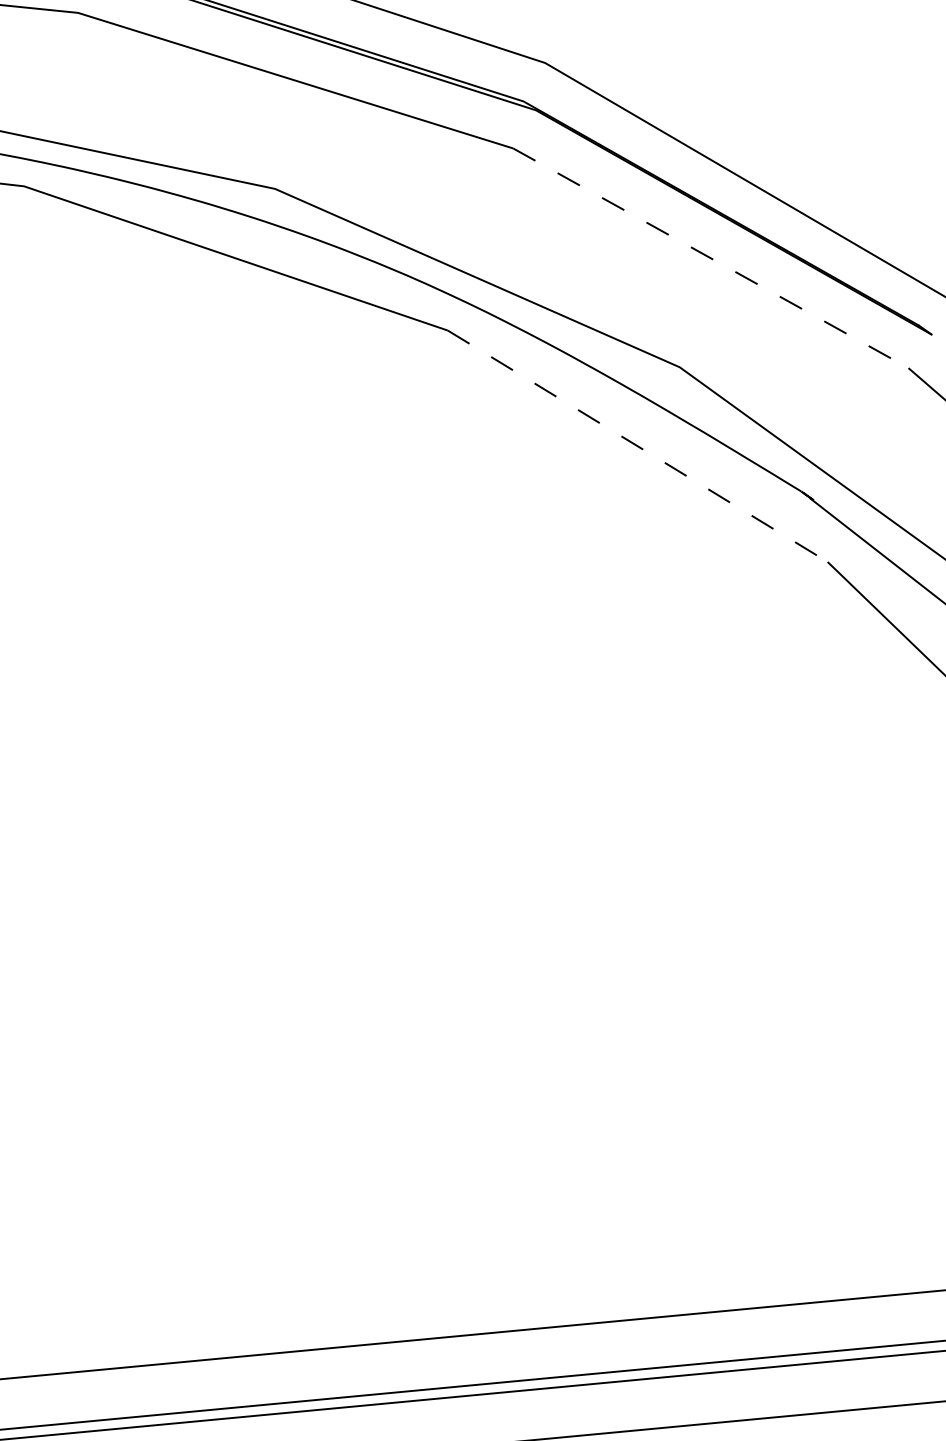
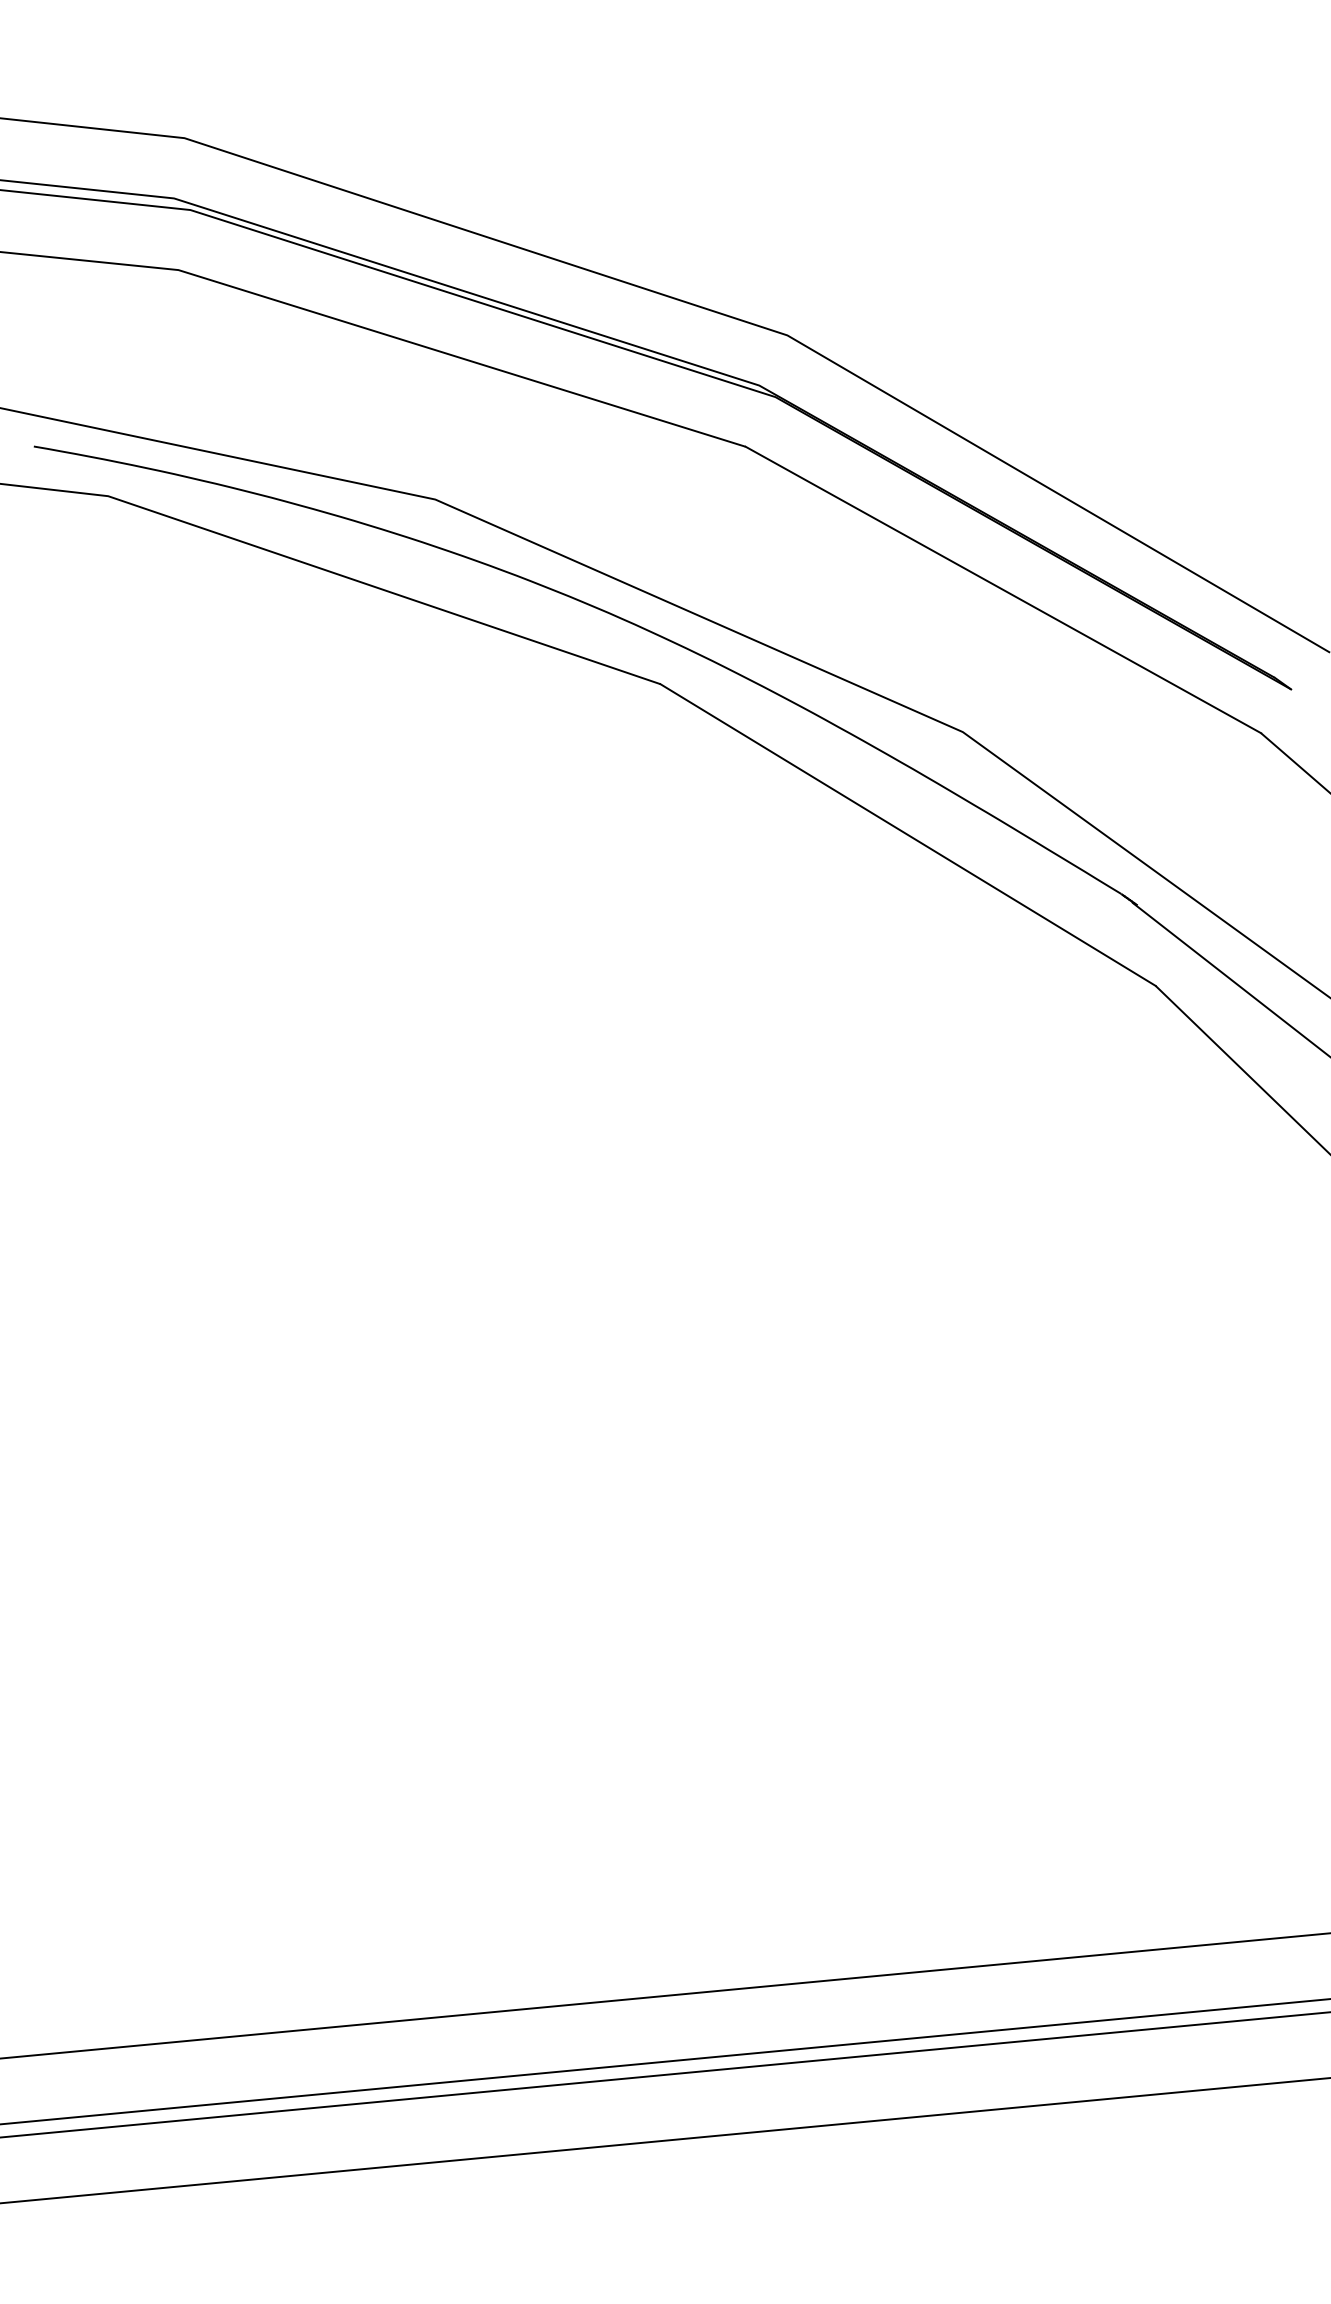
line: (710, 257) -> (1003, 589), dashed -> solid
line: (638, 446) -> (908, 835), dashed -> solid

